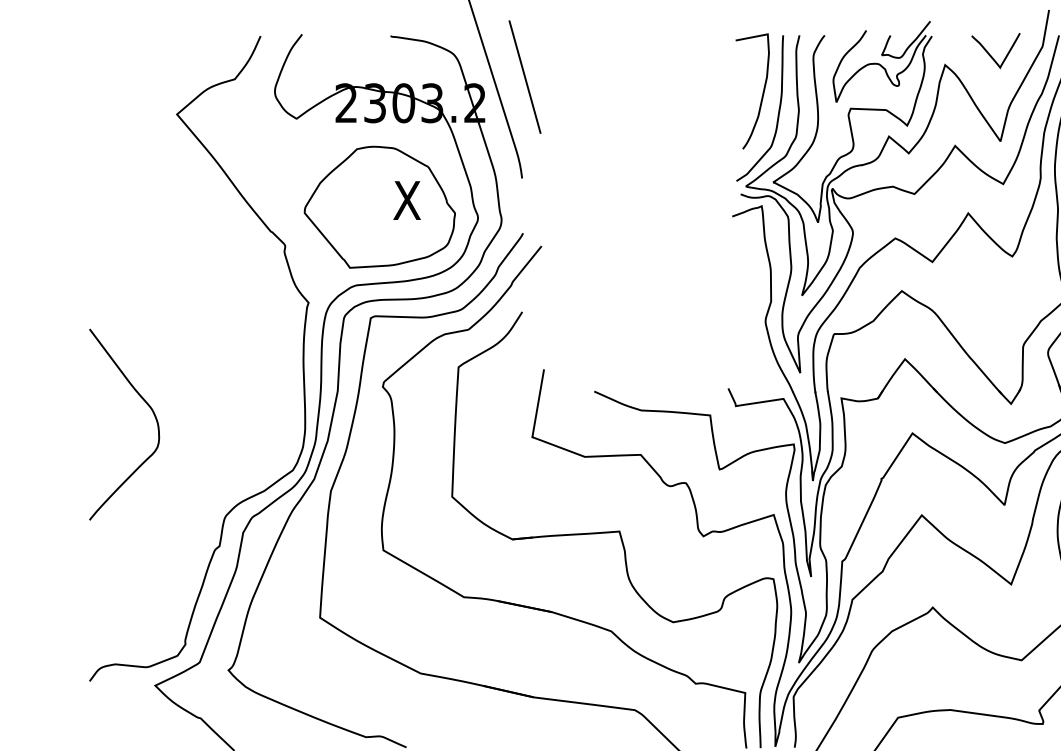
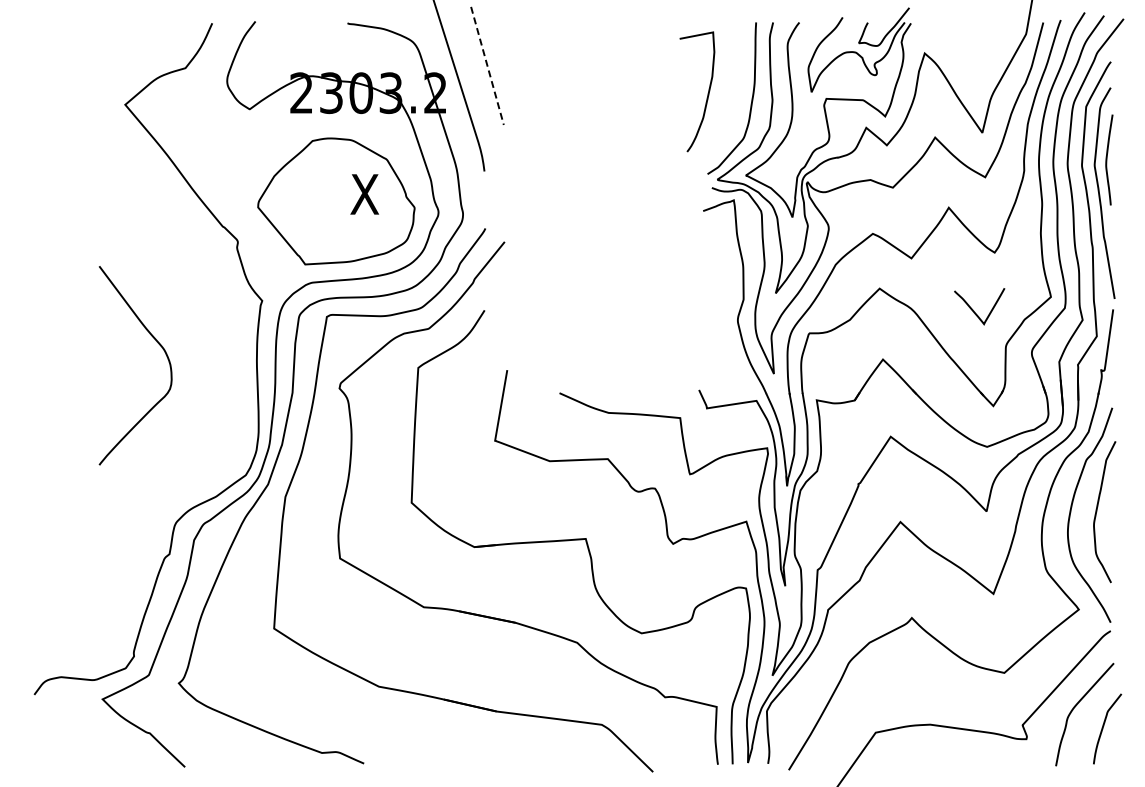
curve: (990, 53) -> (973, 309), moved
line: (525, 77) -> (487, 66), solid -> dashed
curve: (762, 93) -> (707, 93), moved
curve: (145, 403) -> (157, 343), moved

